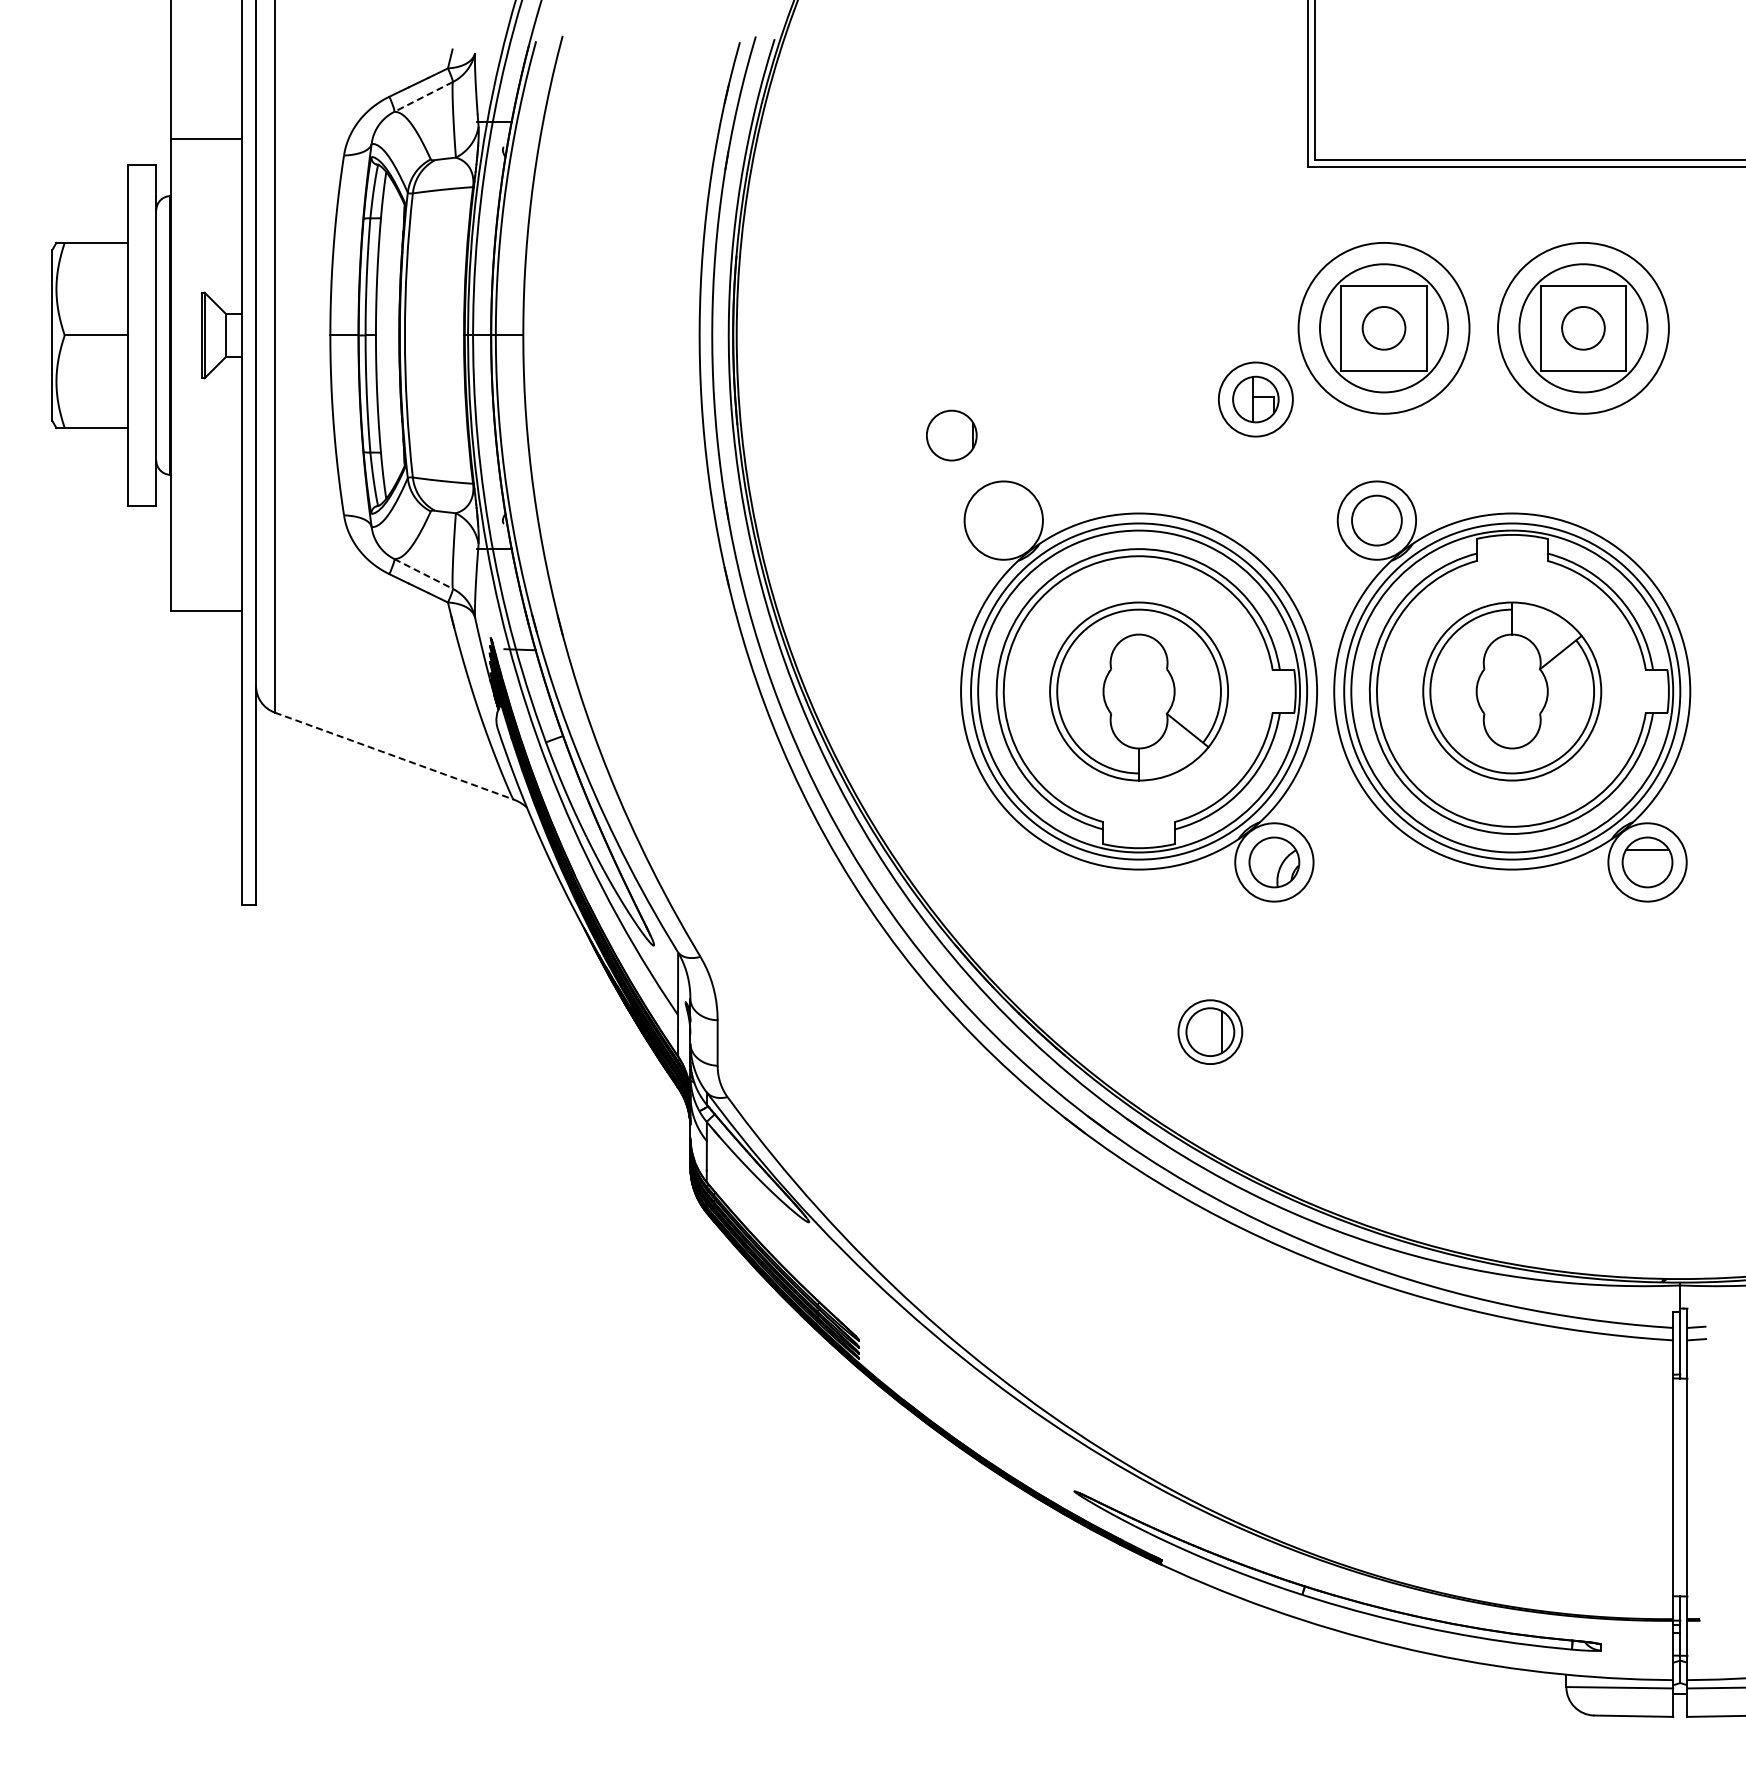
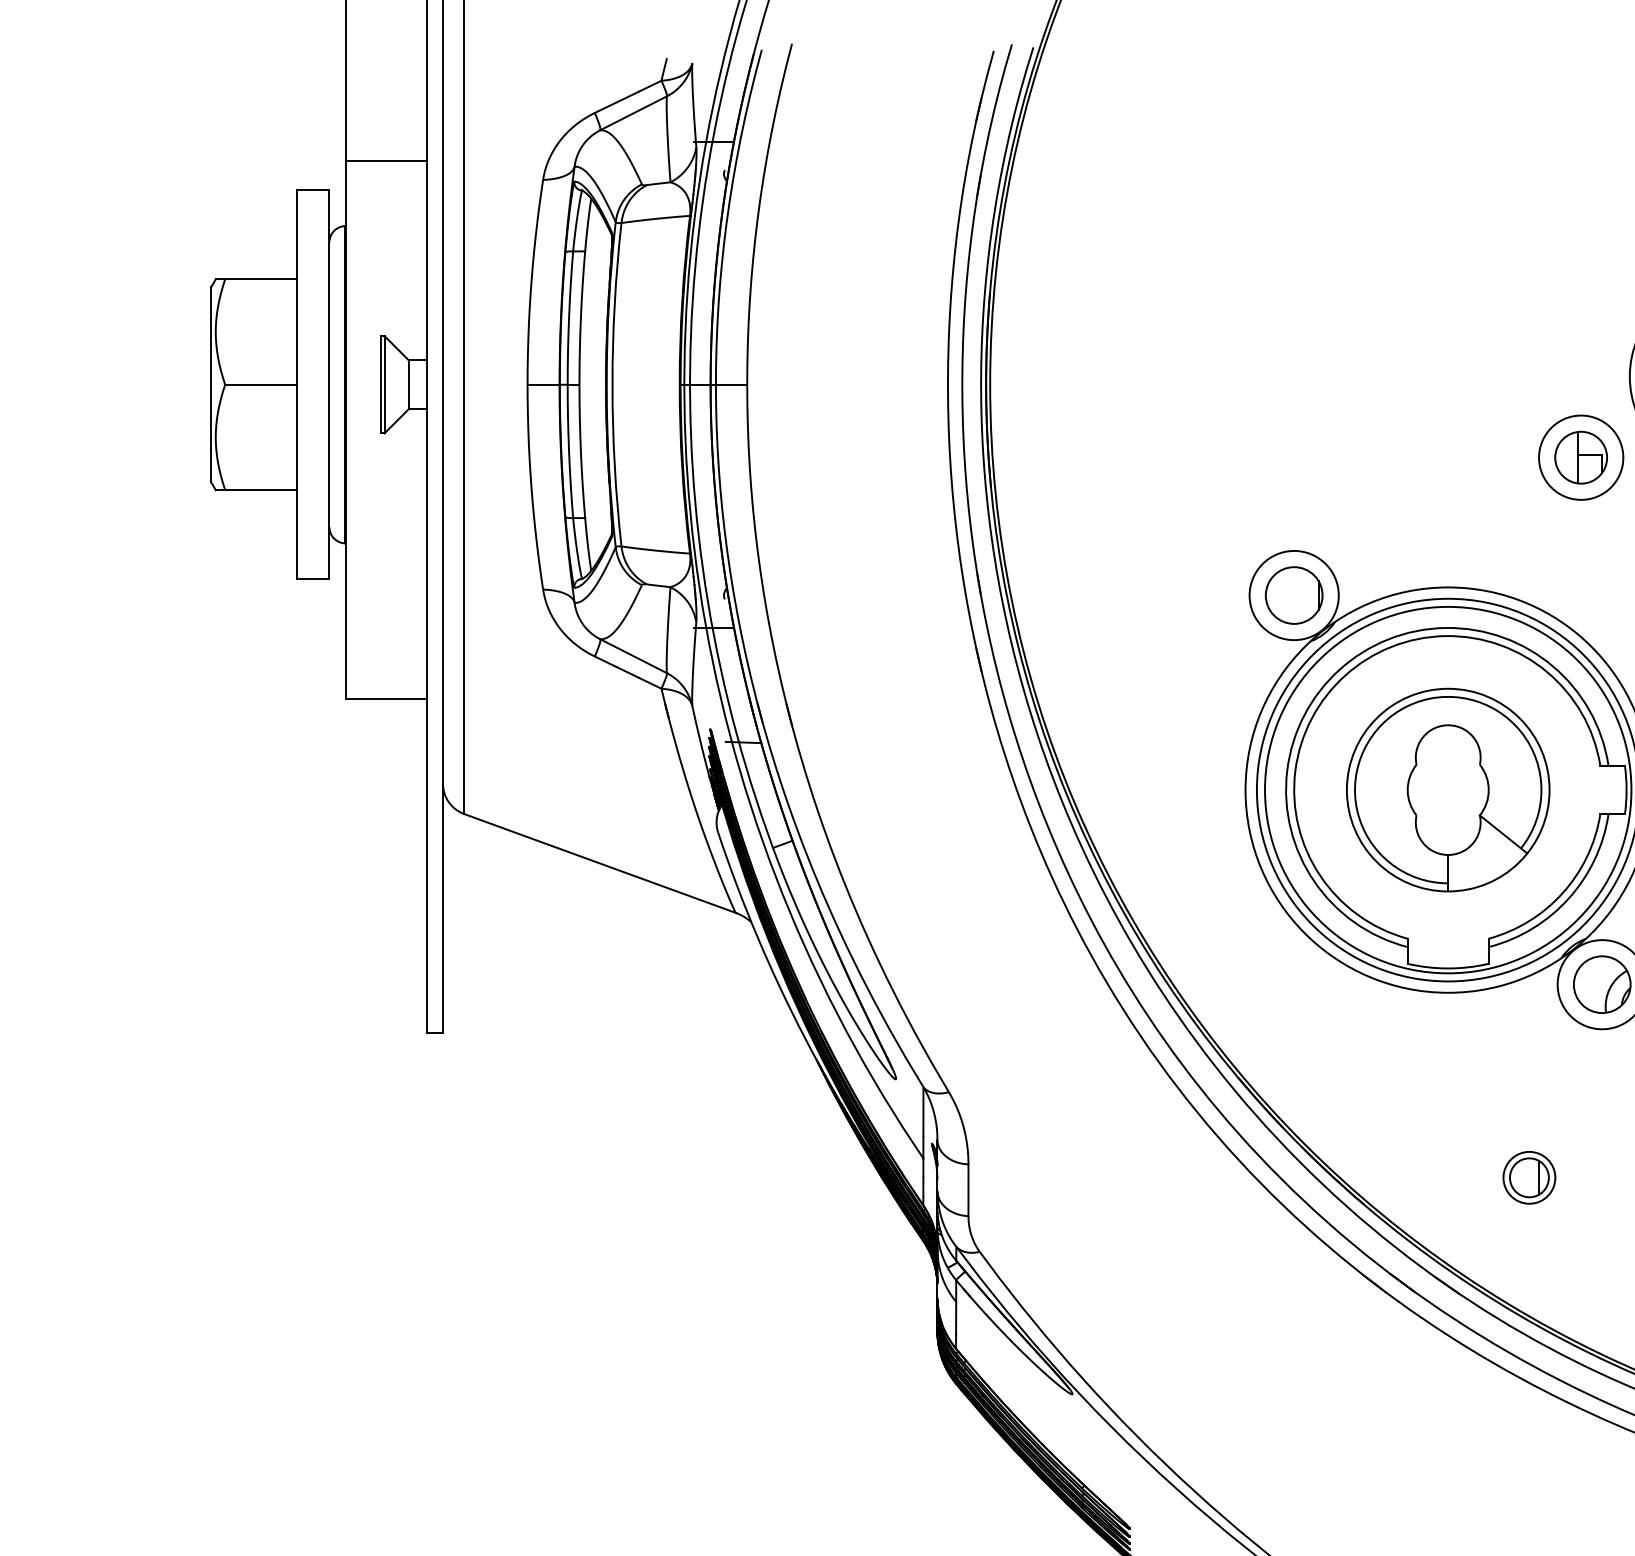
line: (423, 97) -> (633, 113), dashed -> solid
part: (951, 435) -> (1293, 595), moved
line: (423, 573) -> (633, 655), dashed -> solid
line: (393, 755) -> (599, 862), dashed -> solid
part: (1210, 1031) -> (1529, 1177), size x0.71

